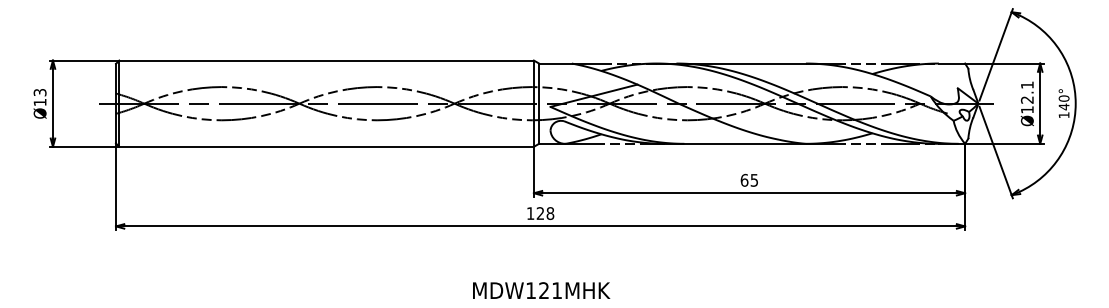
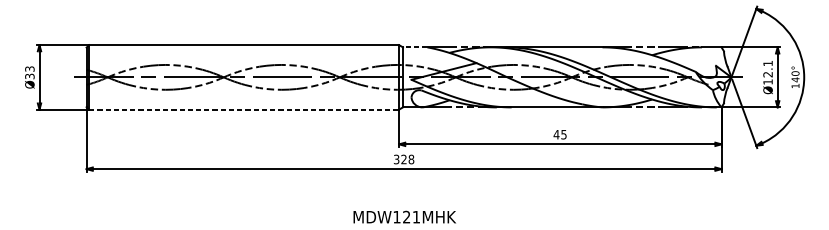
line: (554, 63) -> (414, 47), solid -> dashed
text: (39, 102) -> (29, 76), Ø13 -> Ø33
line: (327, 146) -> (244, 109), solid -> dashed
text: (744, 179) -> (556, 134), 65 -> 45
text: (530, 213) -> (396, 159), 128 -> 328

